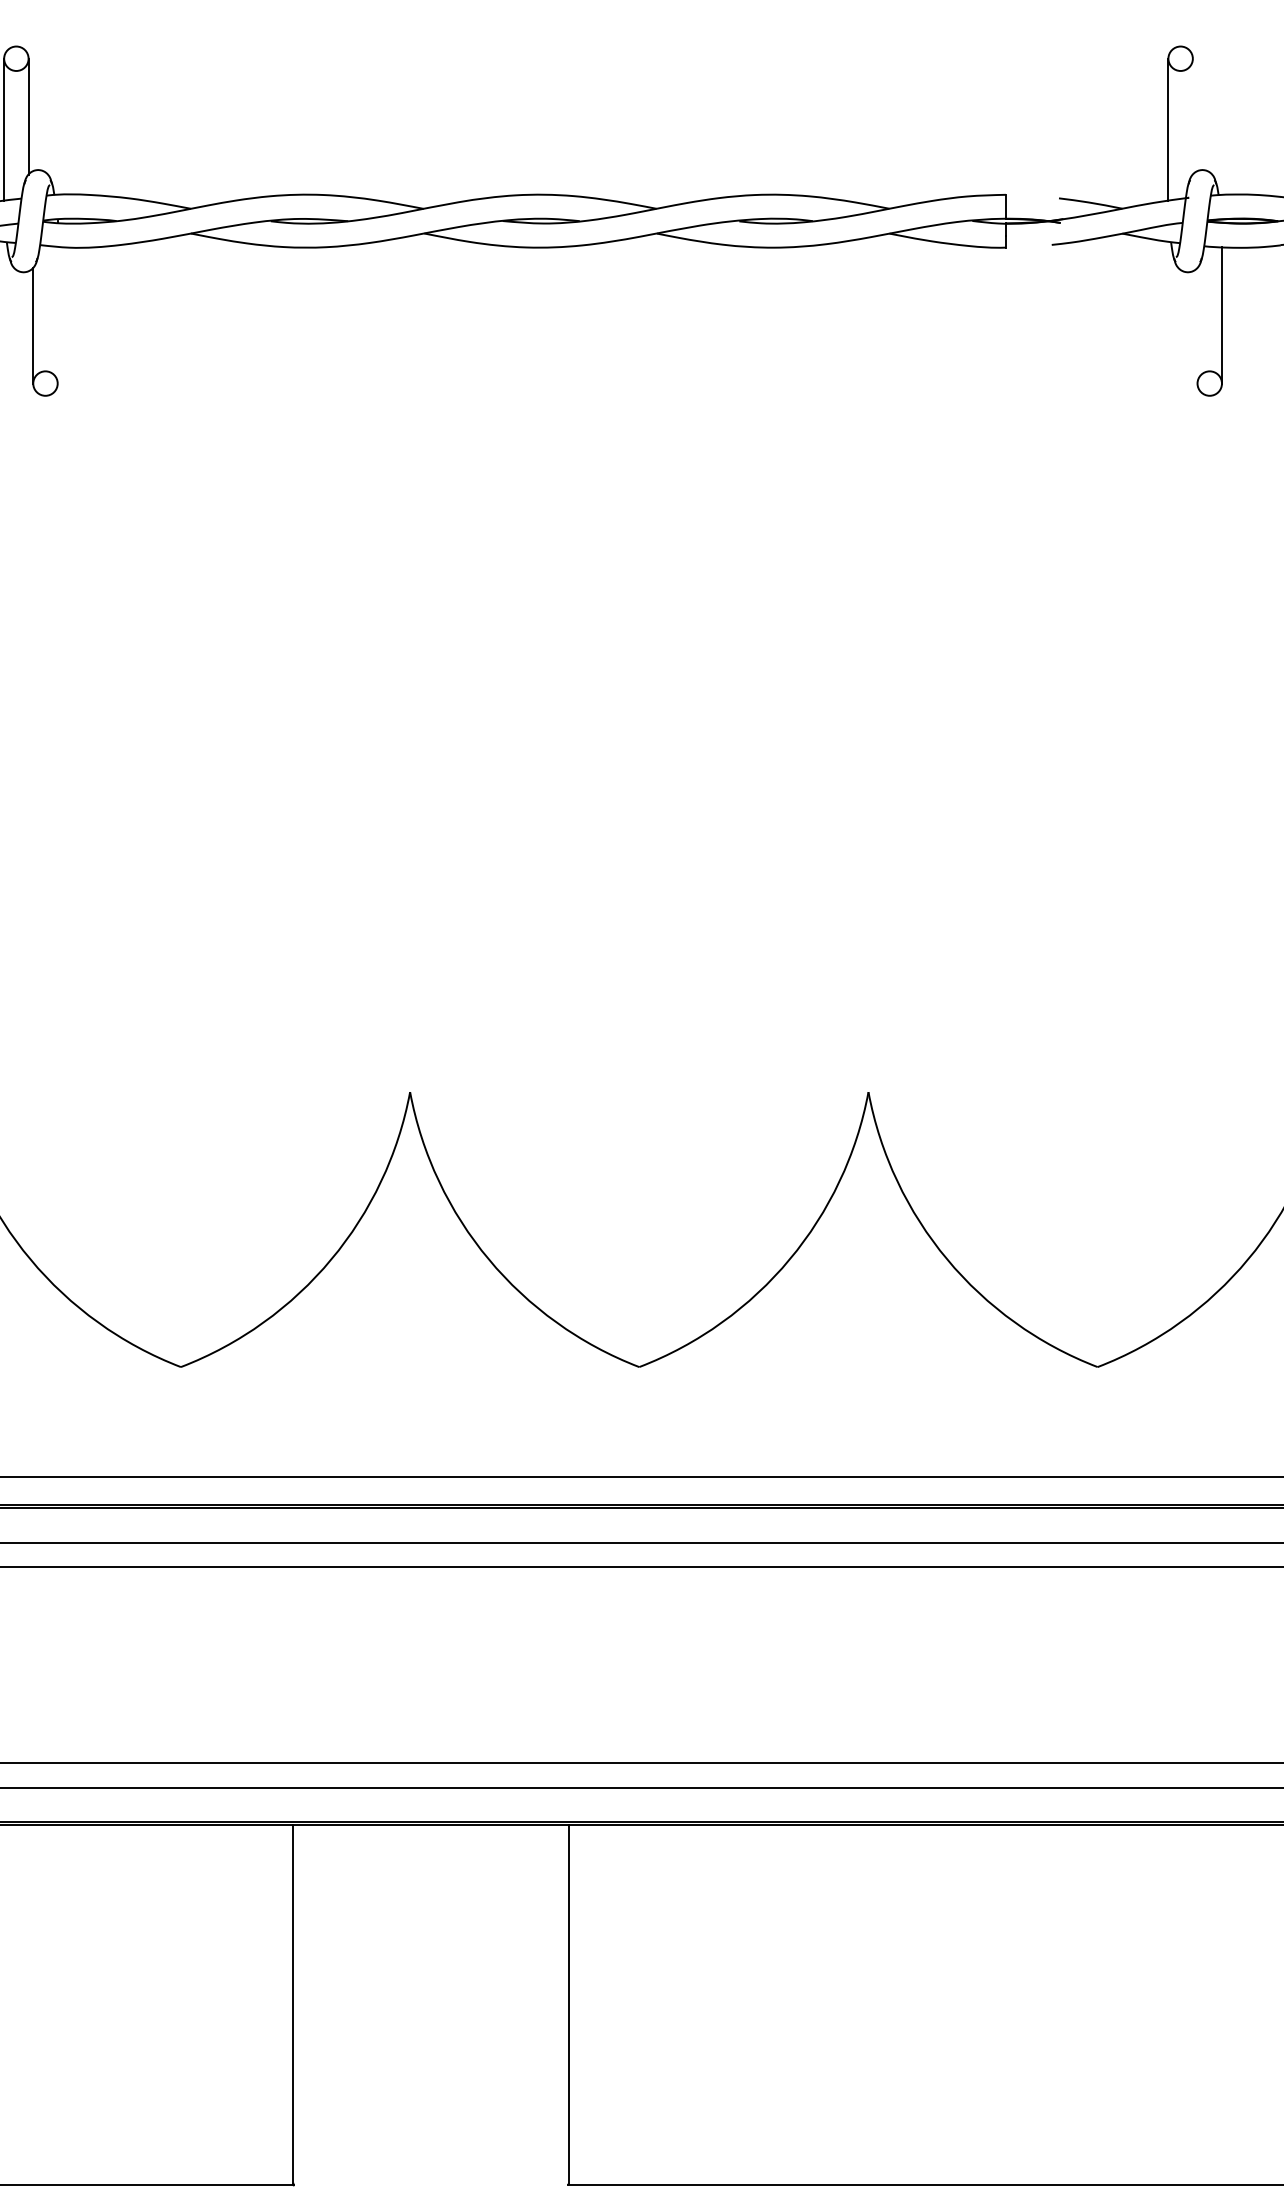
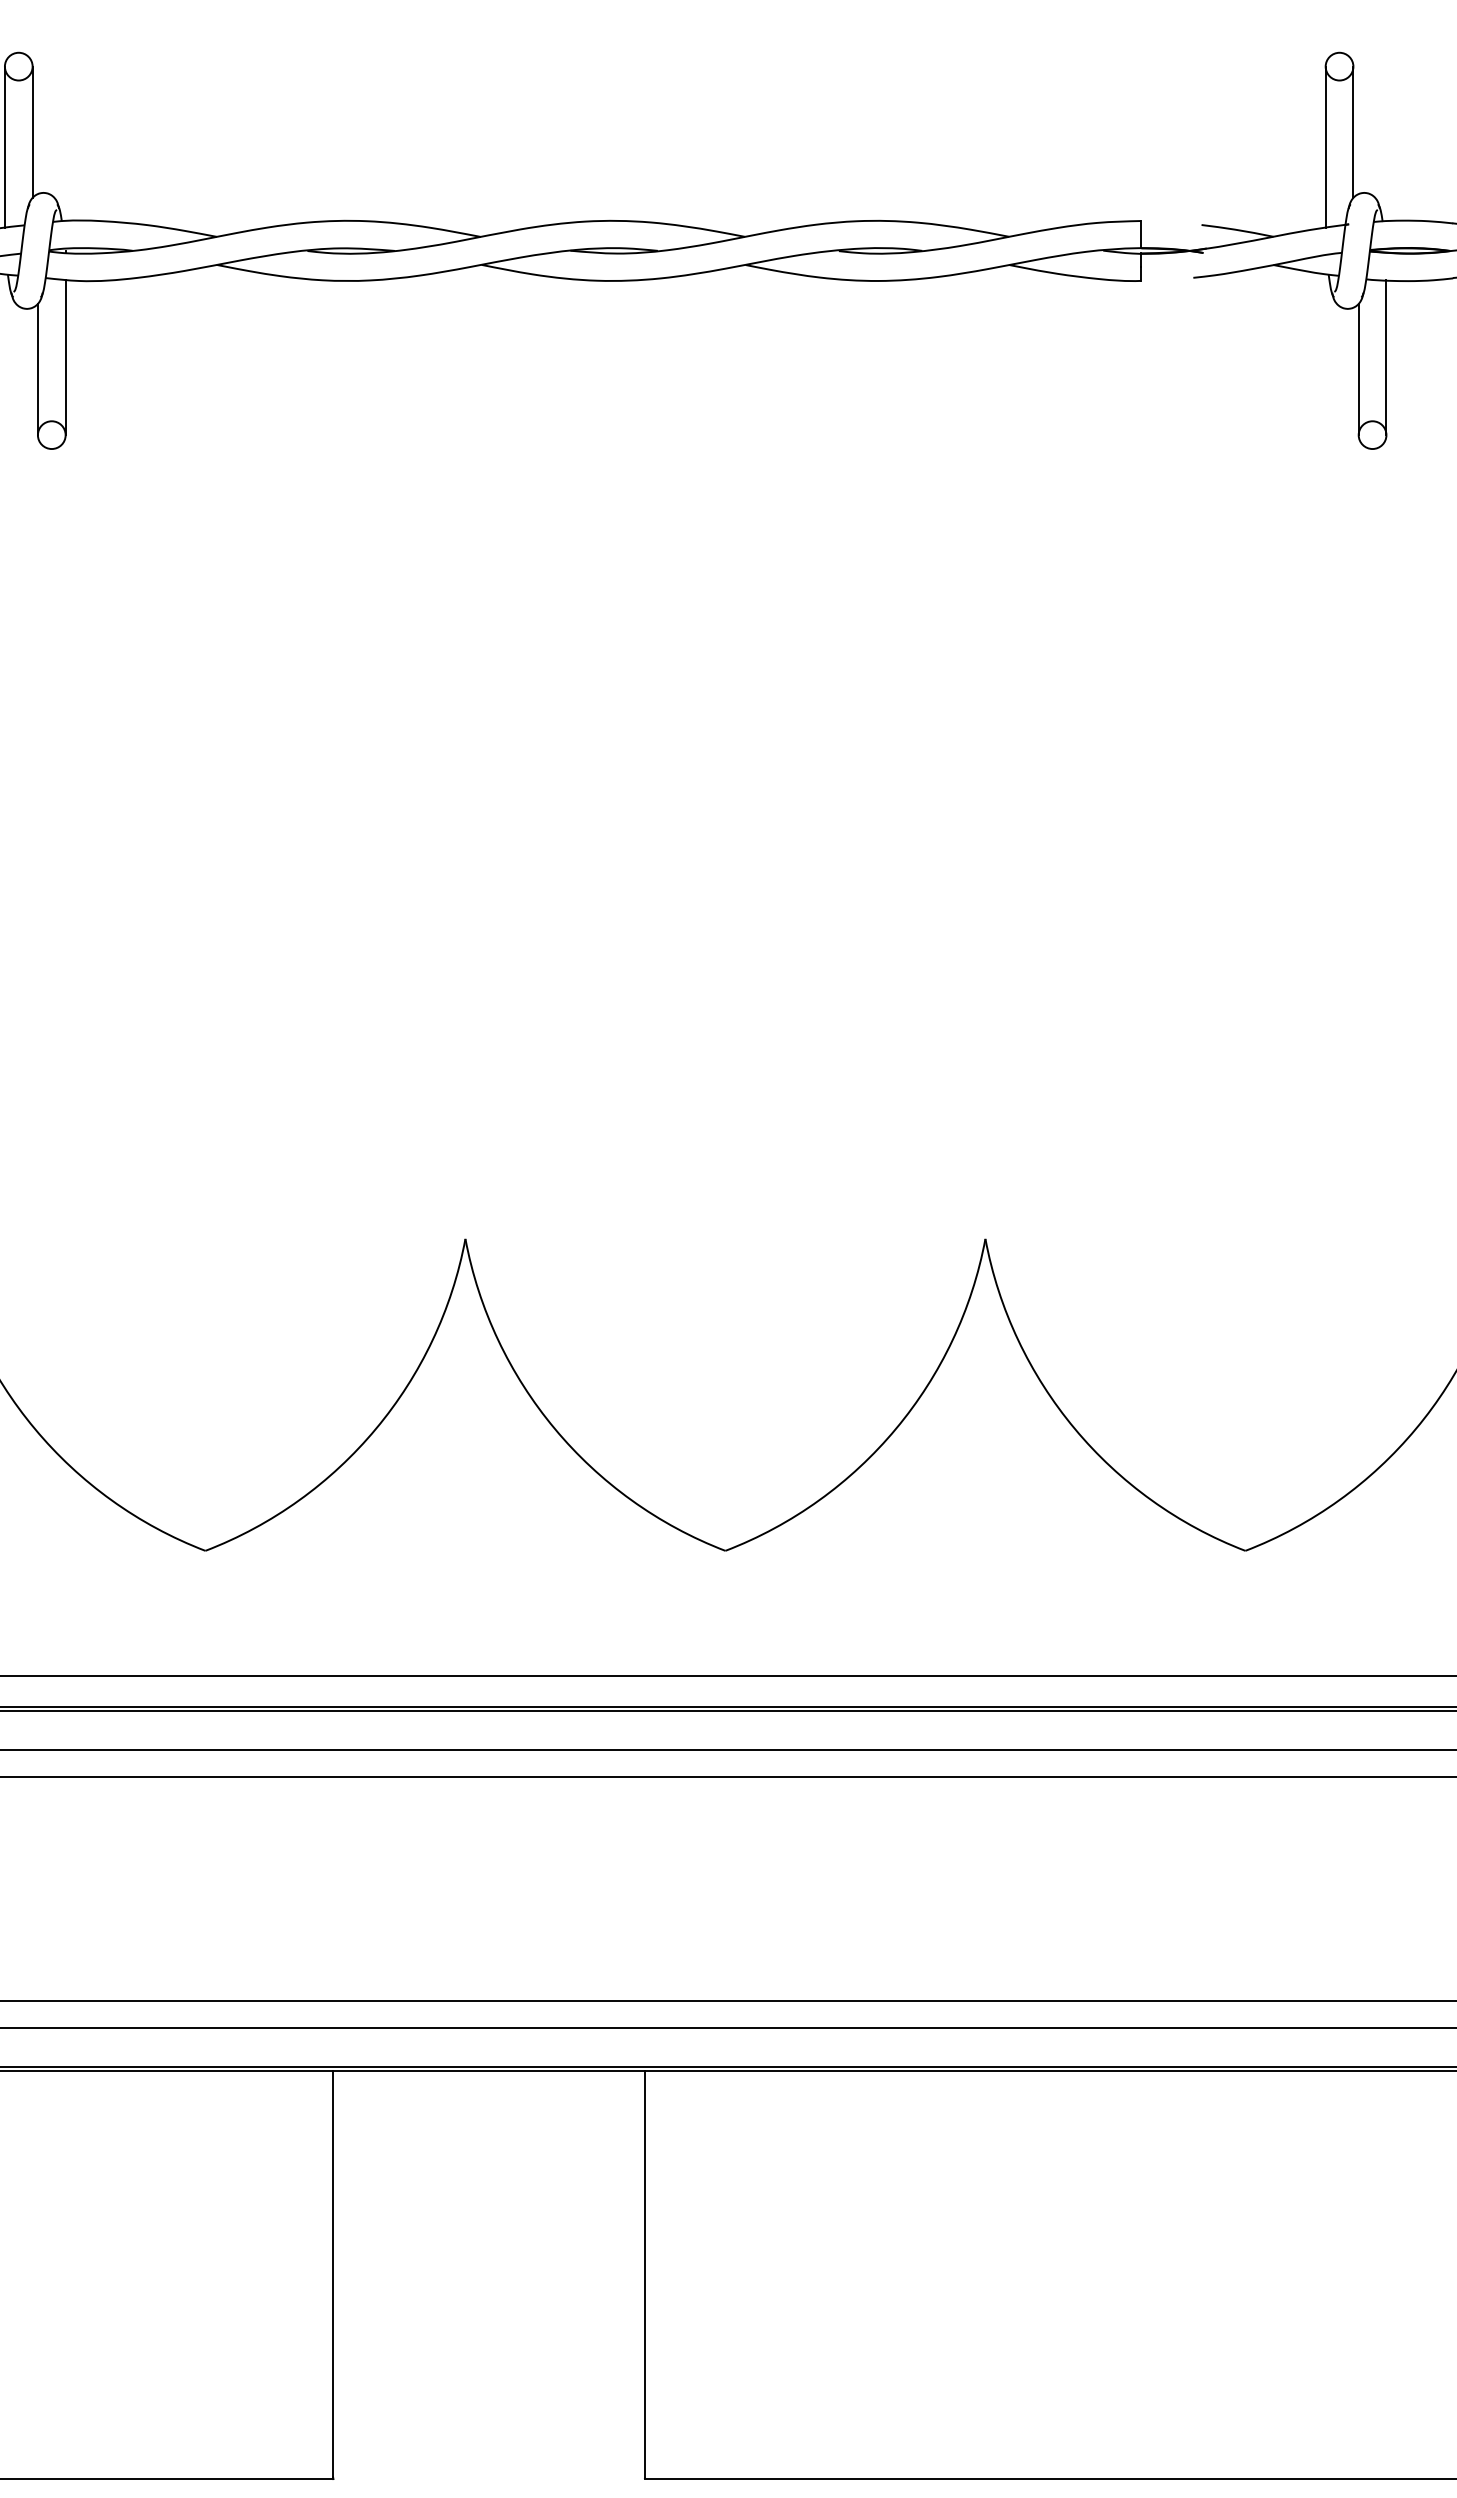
line: (1192, 116) -> (1353, 132), added
line: (57, 315) -> (65, 357), added
line: (1197, 325) -> (1358, 369), added

